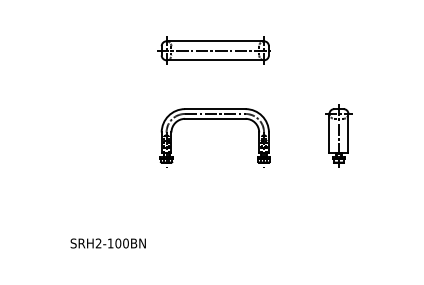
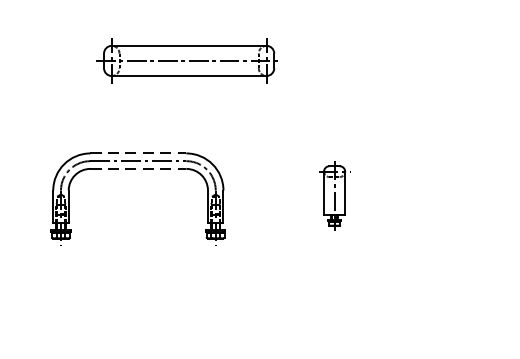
part: (213, 50) -> (186, 60), moved
line: (215, 109) -> (138, 154), solid -> dashed
line: (215, 118) -> (138, 168), solid -> dashed
part: (338, 135) -> (333, 195), size x0.7

